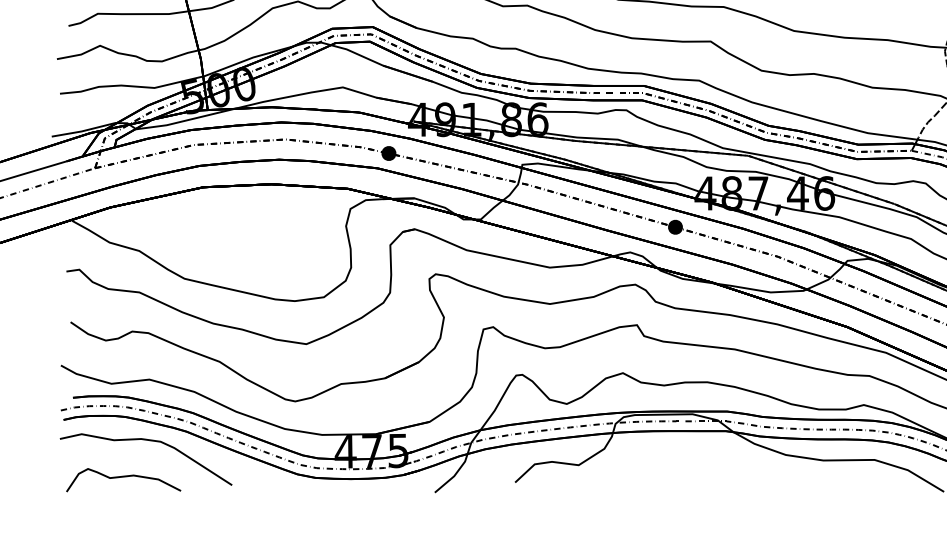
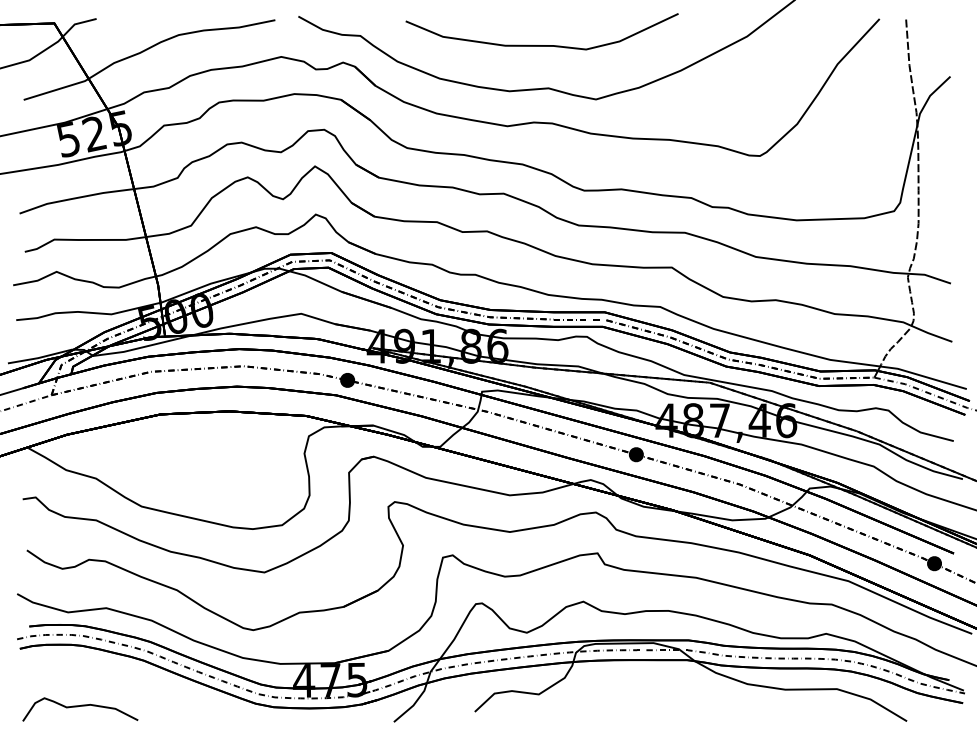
curve: (149, 441) -> (106, 670), removed

